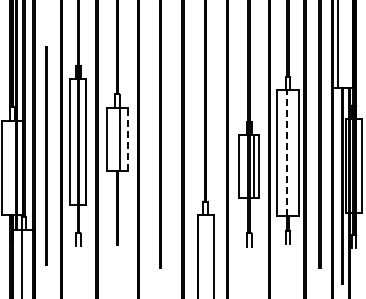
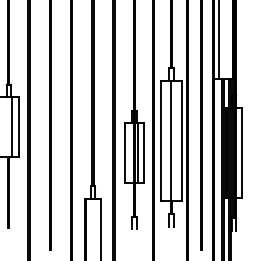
line: (127, 139) -> (18, 127), dashed -> solid
line: (287, 152) -> (170, 139), dashed -> solid

